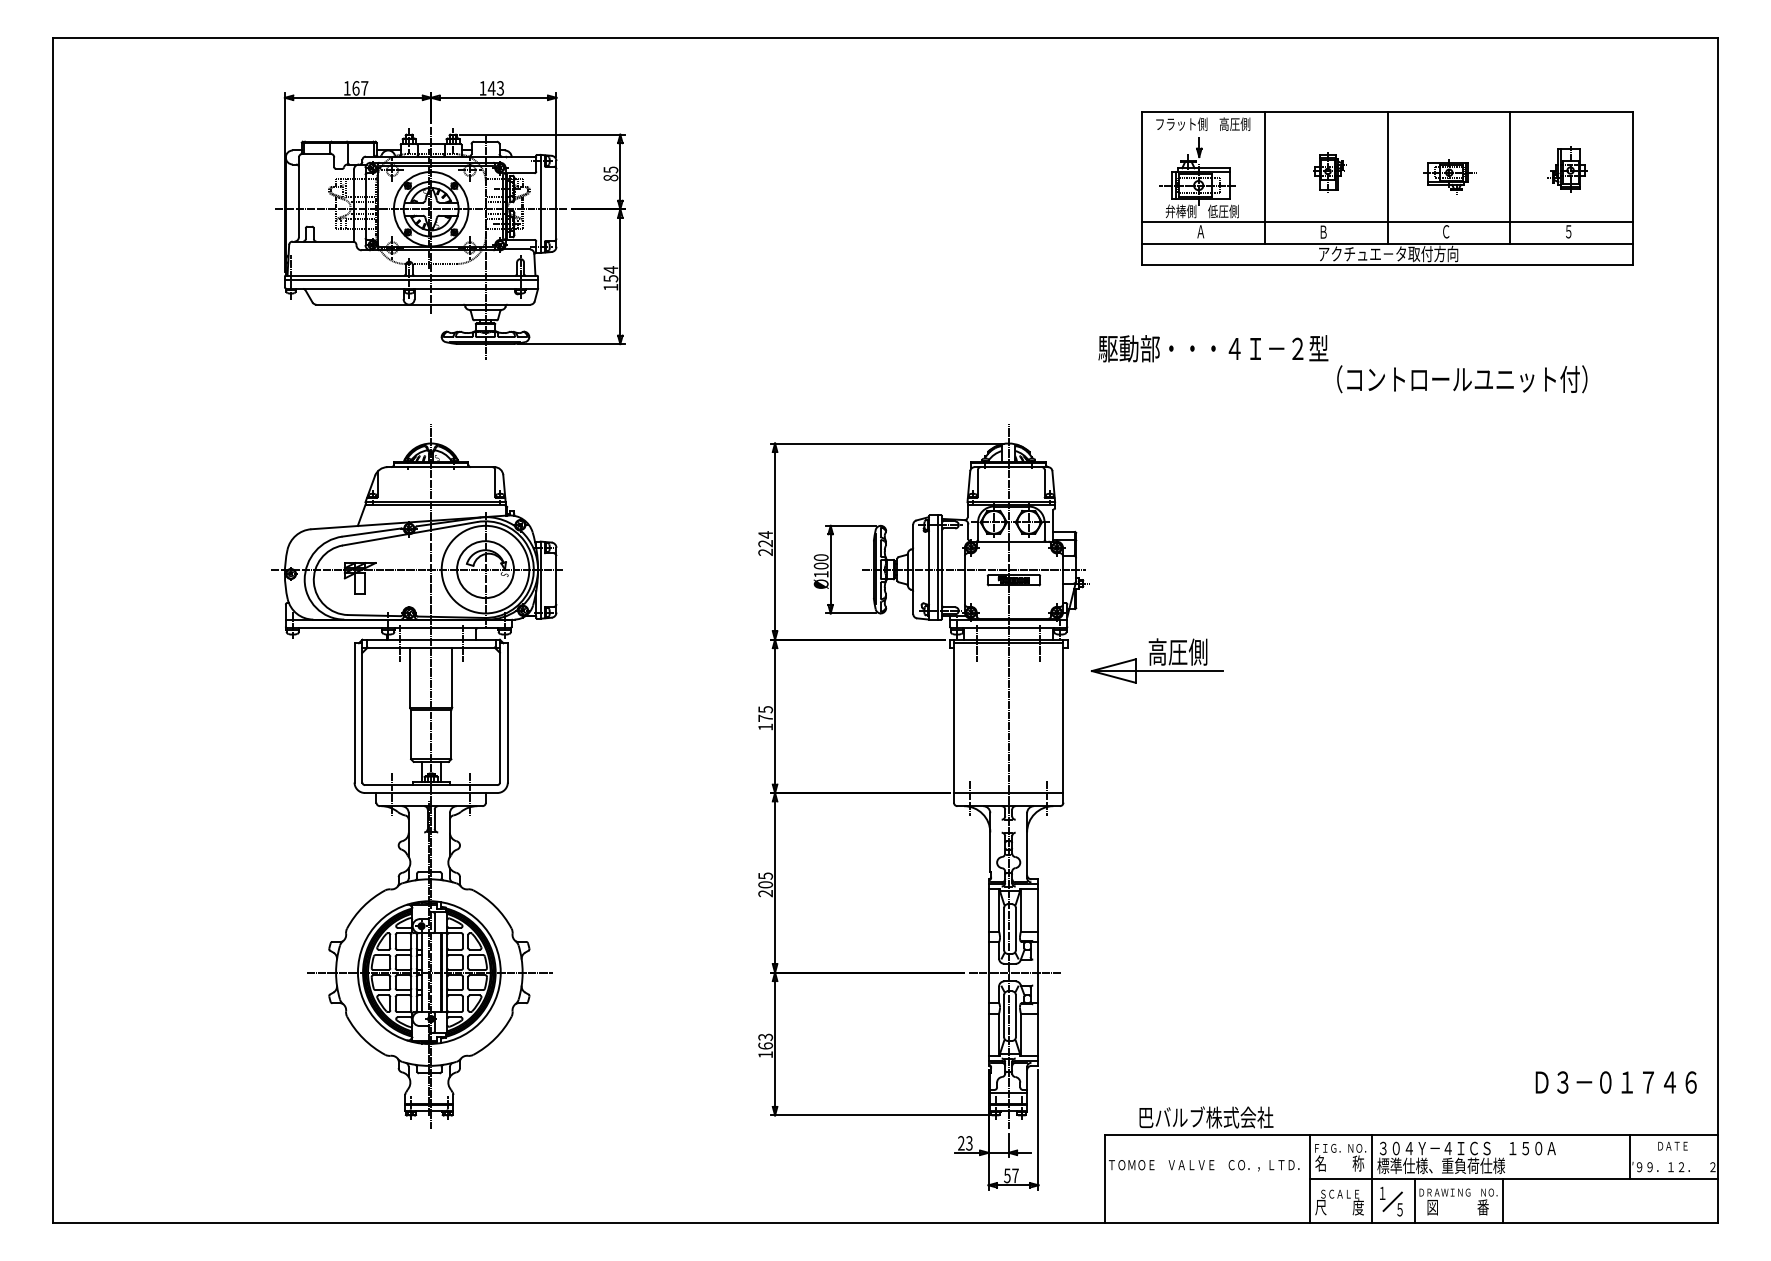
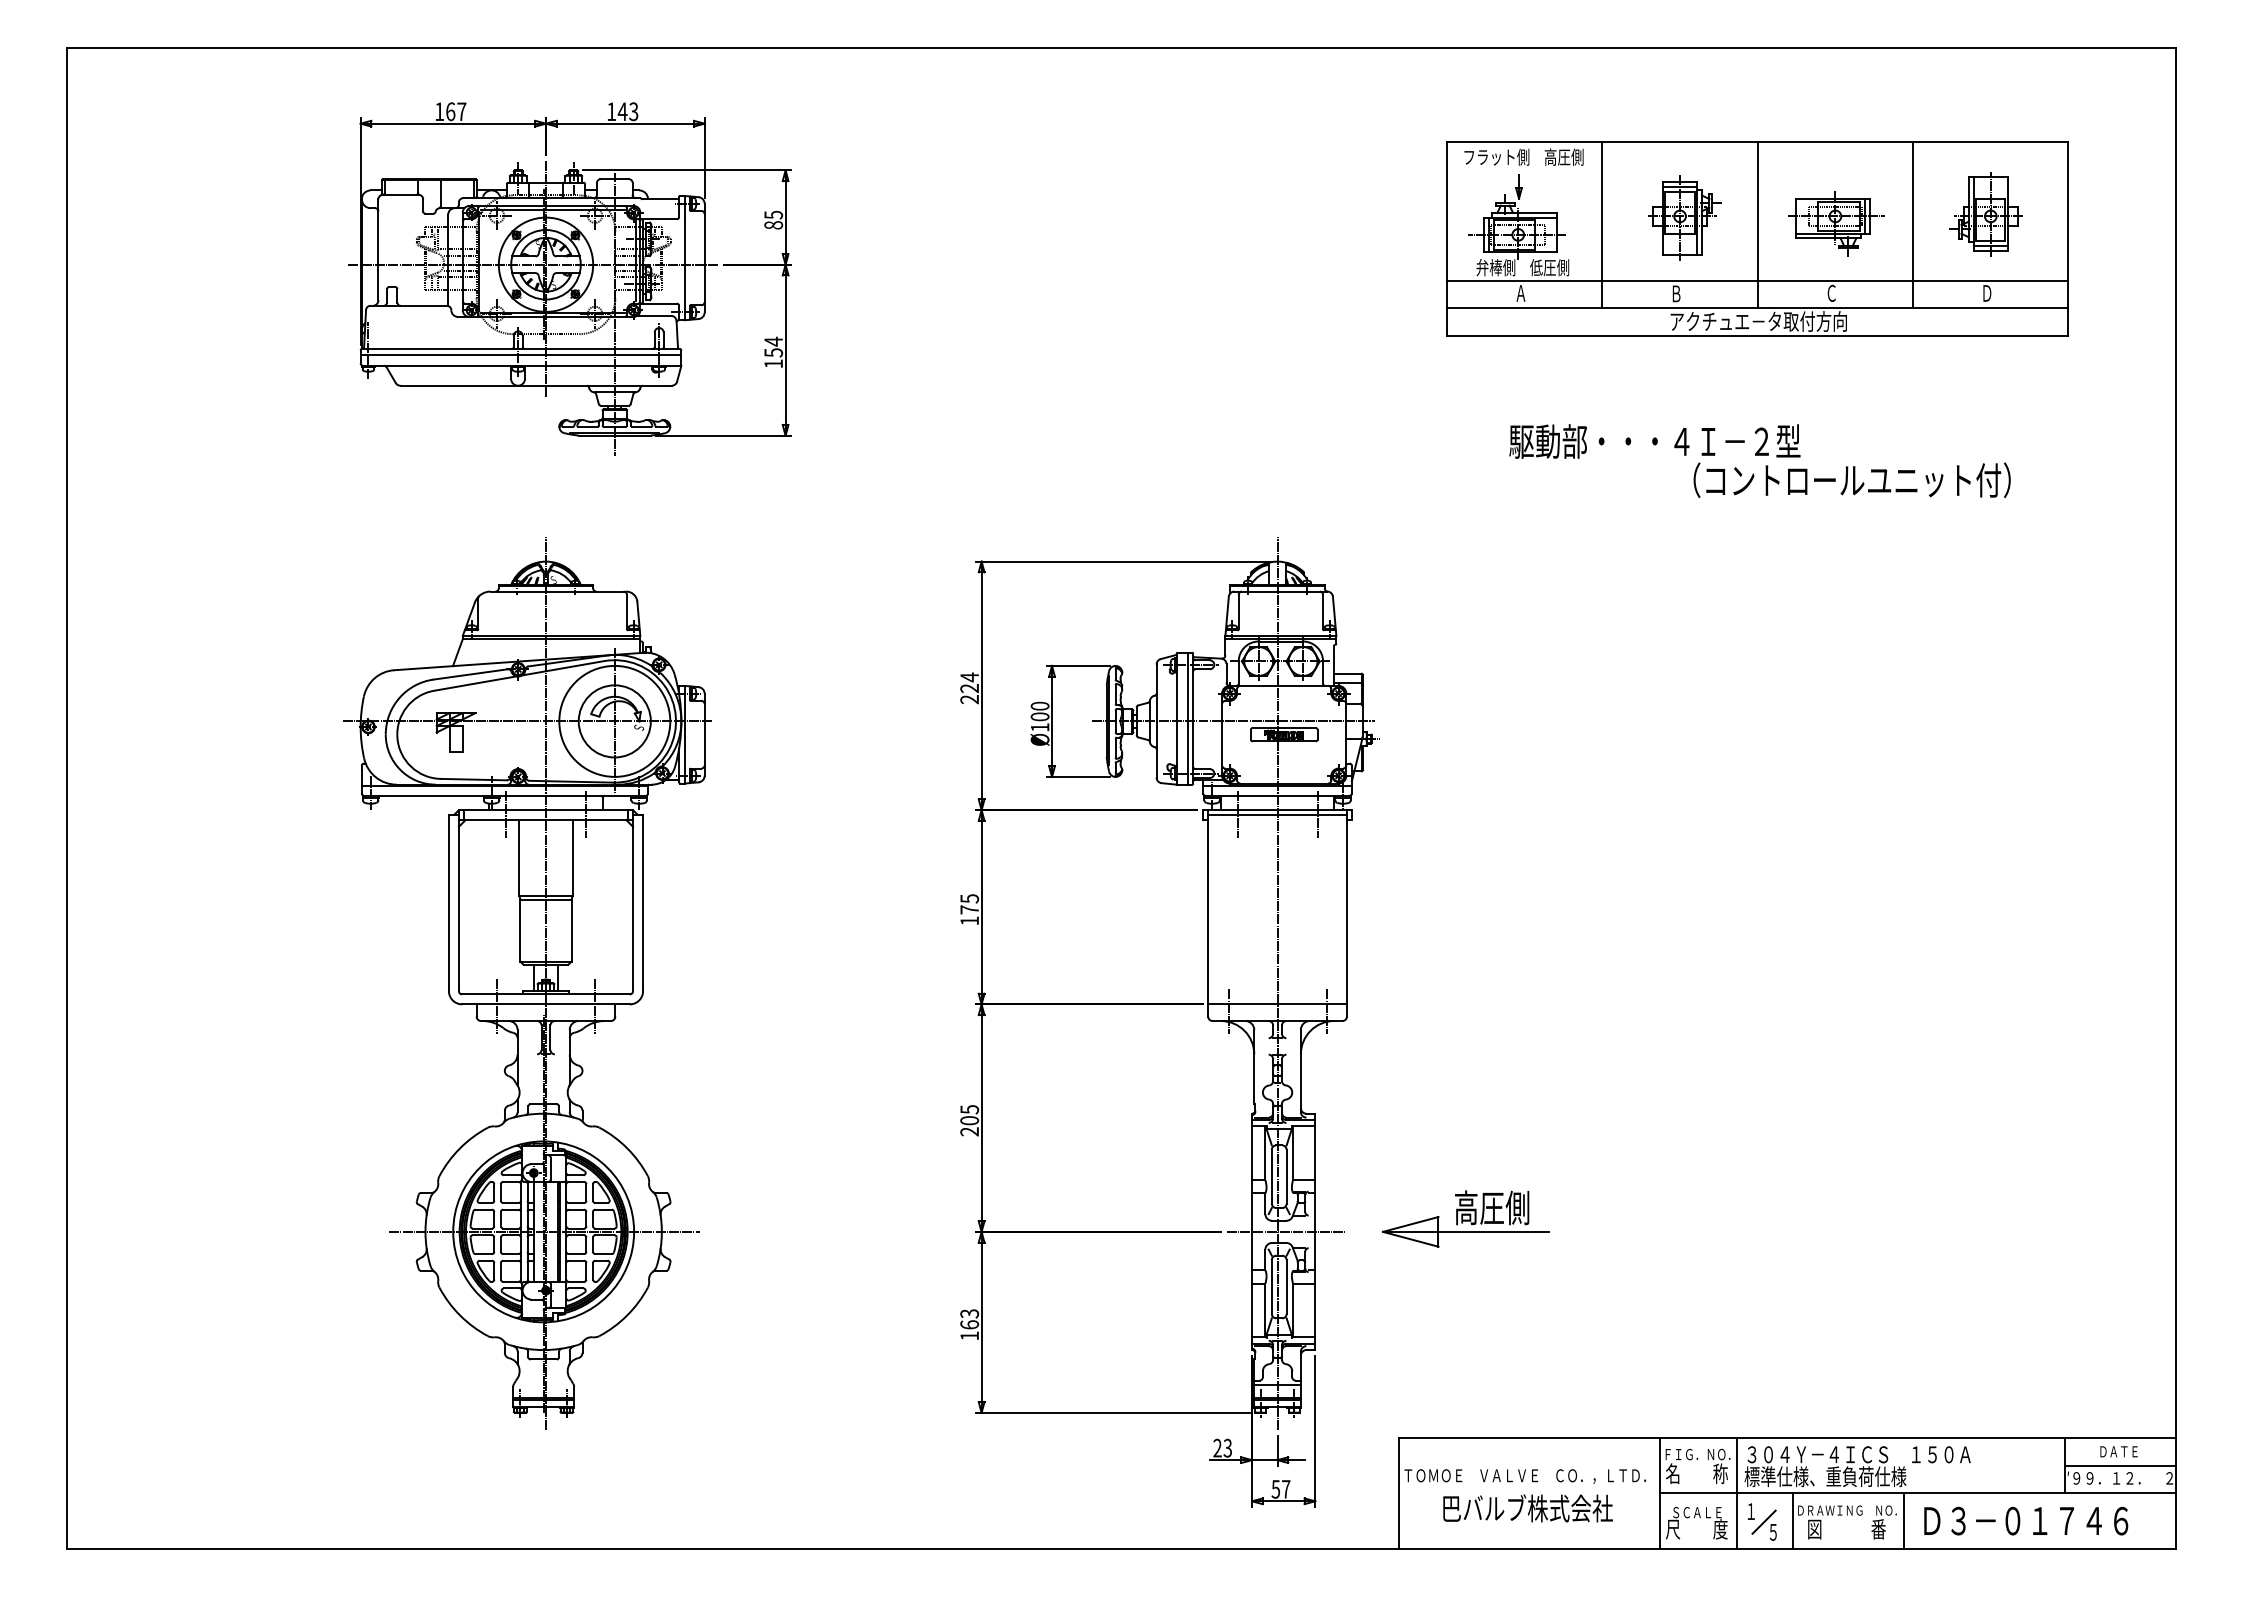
part: (1567, 169) -> (1985, 214), size x1.43
part: (1329, 171) -> (1684, 217), size x1.67
part: (1449, 176) -> (1836, 223), size x1.43
text: (1569, 231) -> (1987, 293), ５ -> Ｄ
text: (1213, 348) -> (1654, 441), moved
part: (1157, 660) -> (1465, 1218), moved
text: (1616, 1082) -> (2026, 1520), moved
text: (1205, 1117) -> (1527, 1508), moved
line: (1673, 1157) -> (2119, 1465), added

